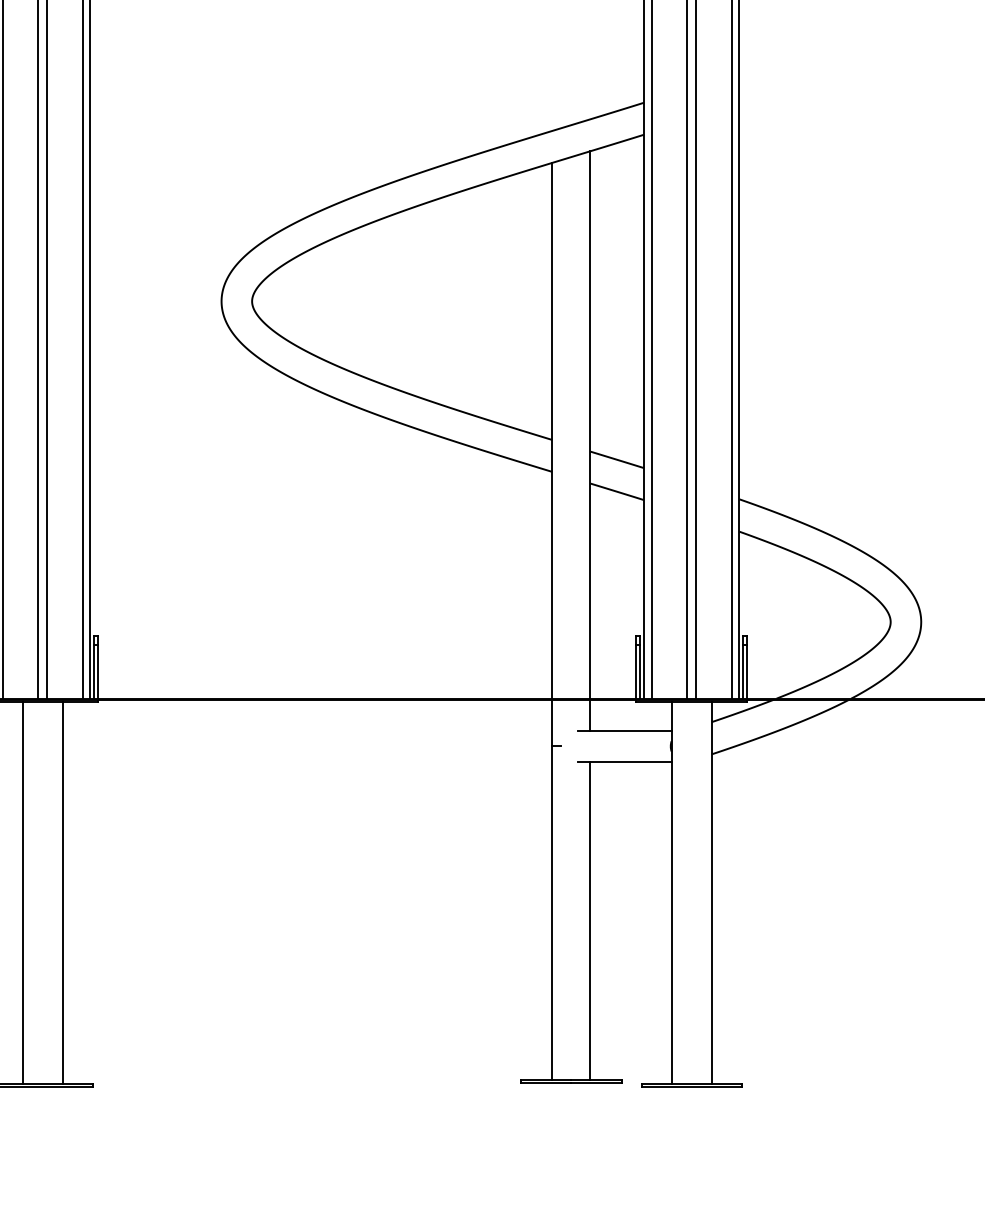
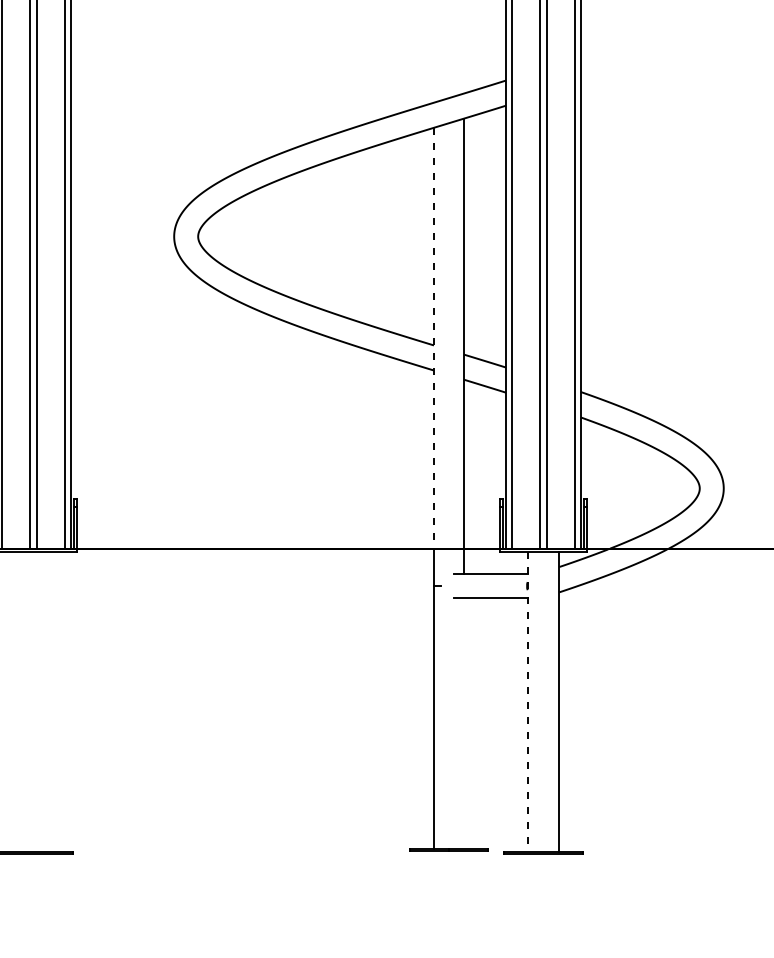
line: (551, 431) -> (433, 338), solid -> dashed
line: (22, 893) -> (17, 701), removed
line: (62, 893) -> (49, 701), removed
line: (671, 893) -> (527, 701), solid -> dashed
line: (589, 921) -> (463, 723), removed

